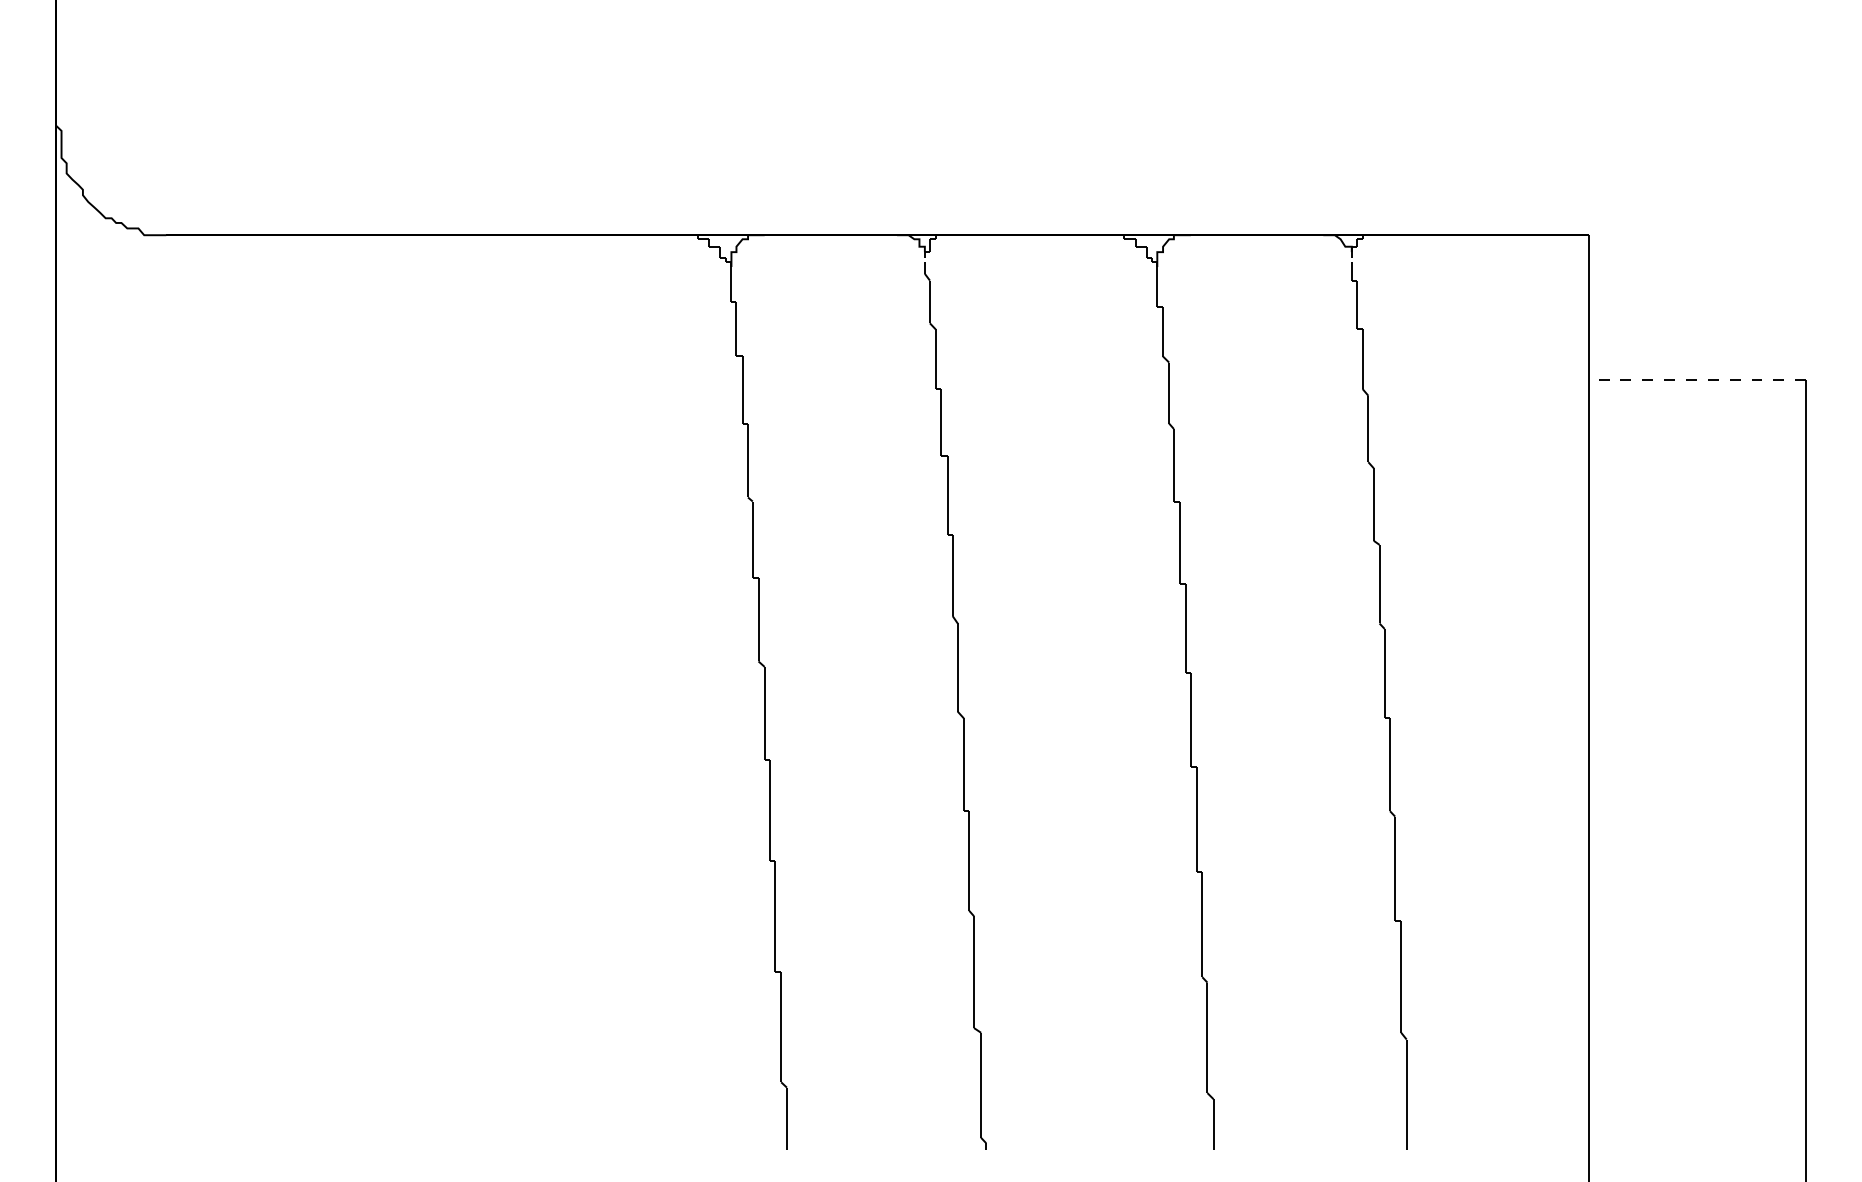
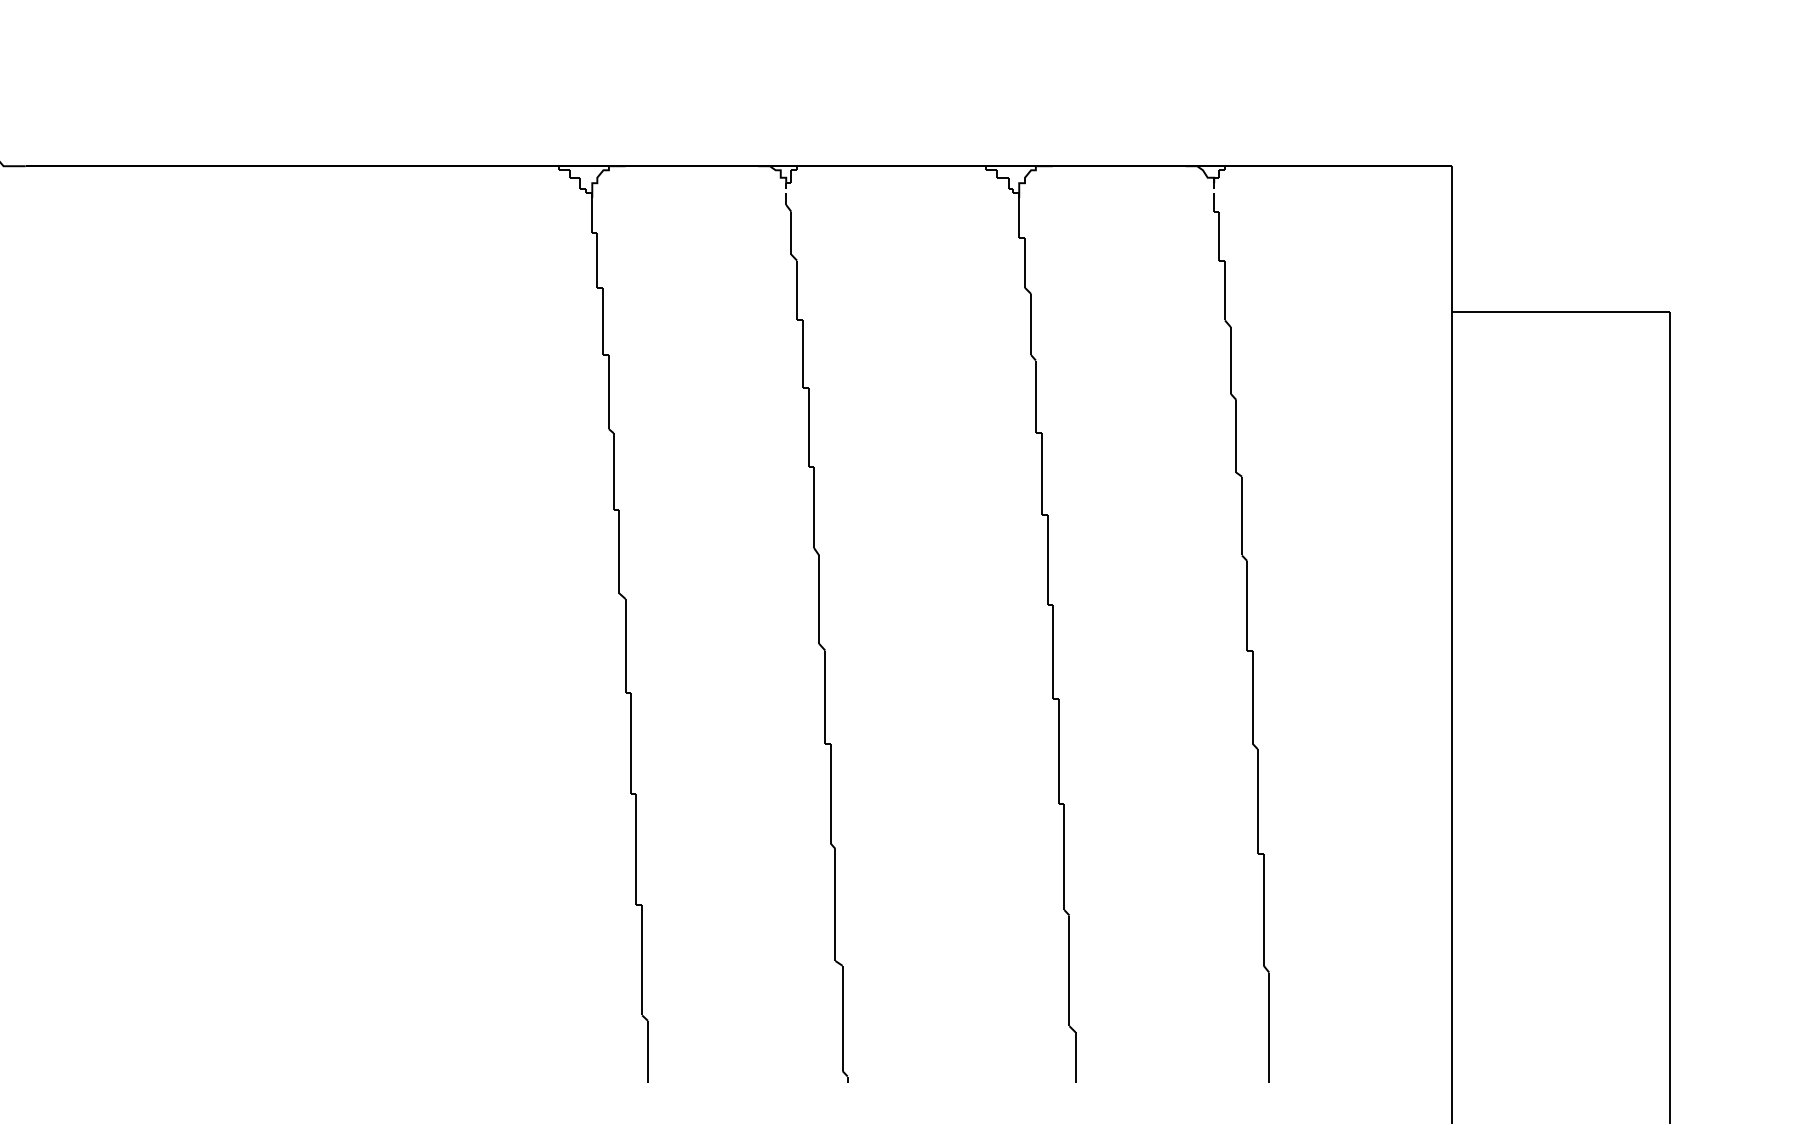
line: (1697, 380) -> (1560, 311), dashed -> solid

